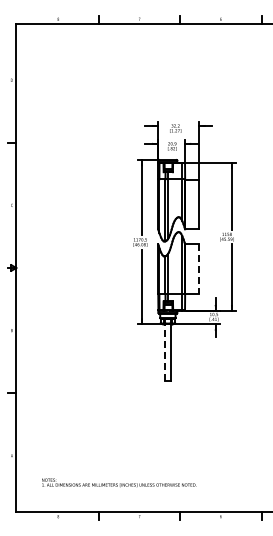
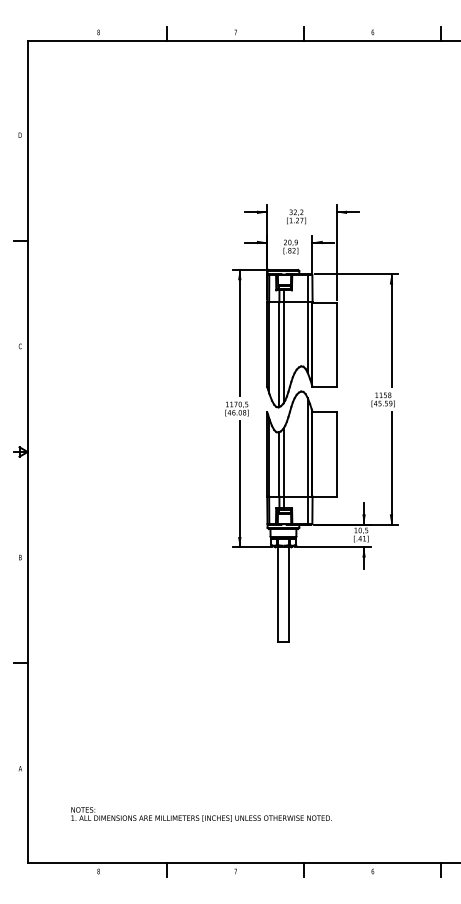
line: (199, 269) -> (336, 454), dashed -> solid
line: (164, 352) -> (277, 594), dashed -> solid

